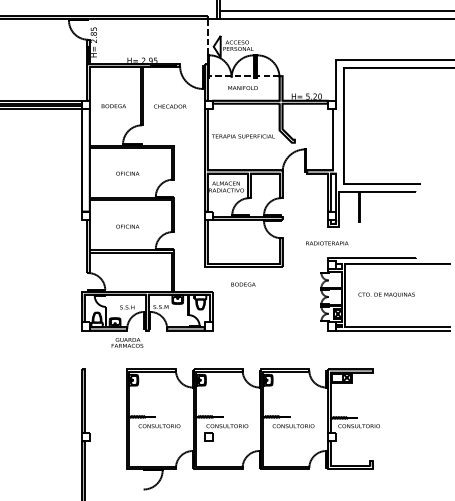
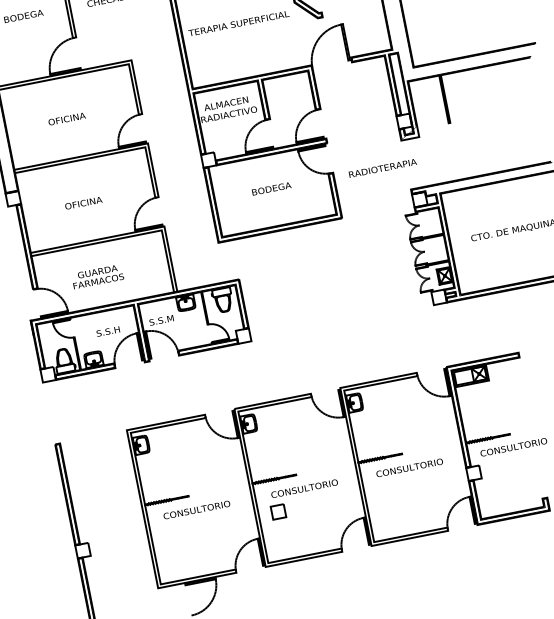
text: (327, 243) -> (383, 168), moved
text: (243, 284) -> (271, 188), moved
text: (127, 342) -> (97, 276), moved

